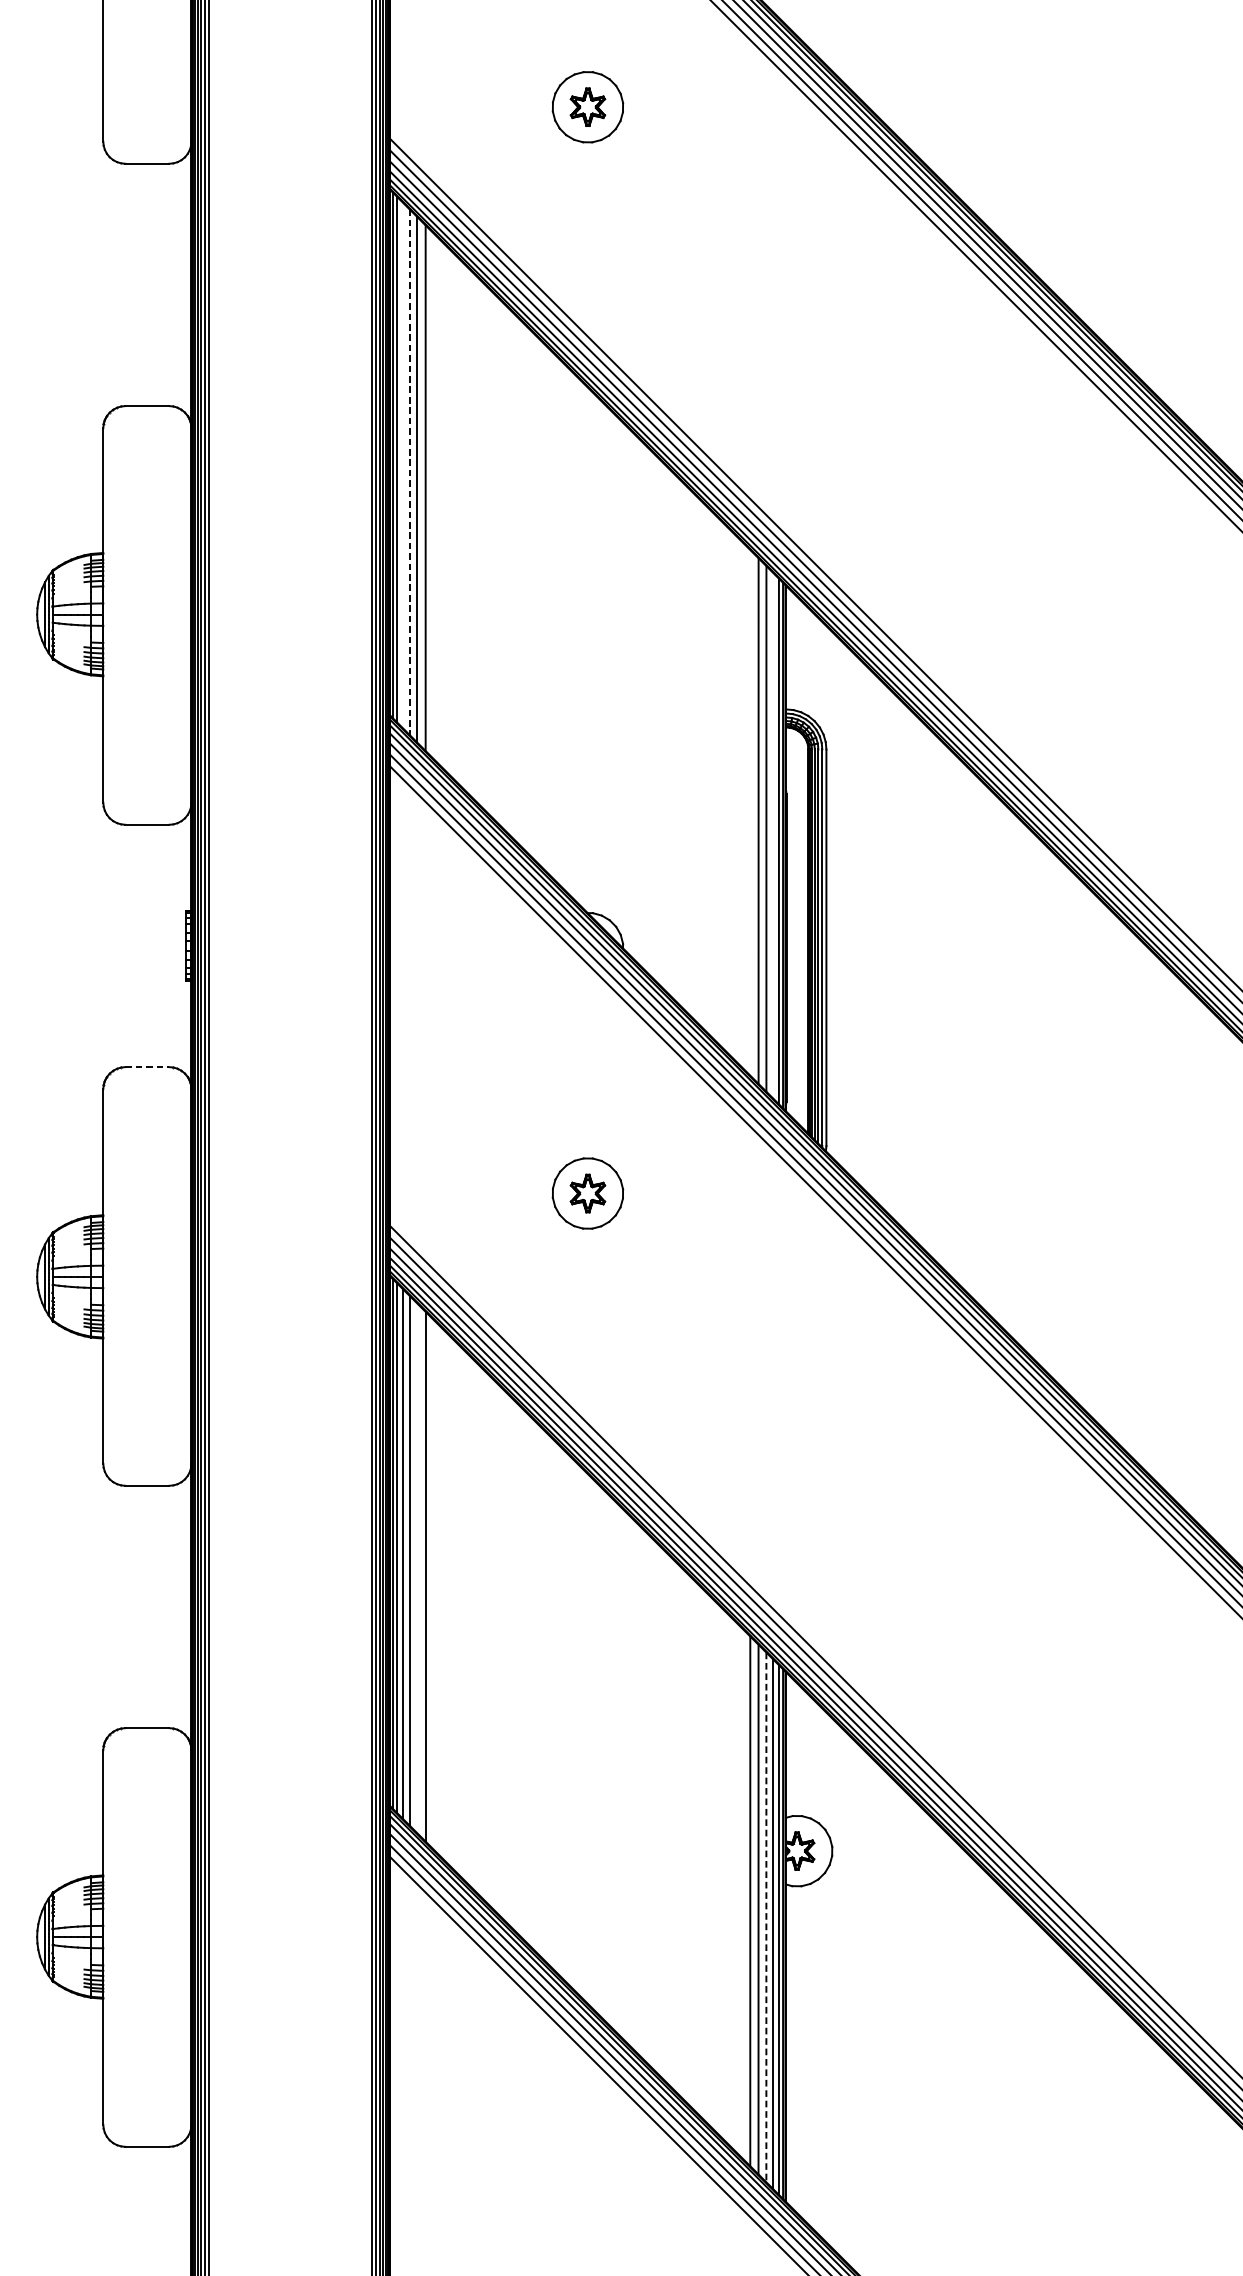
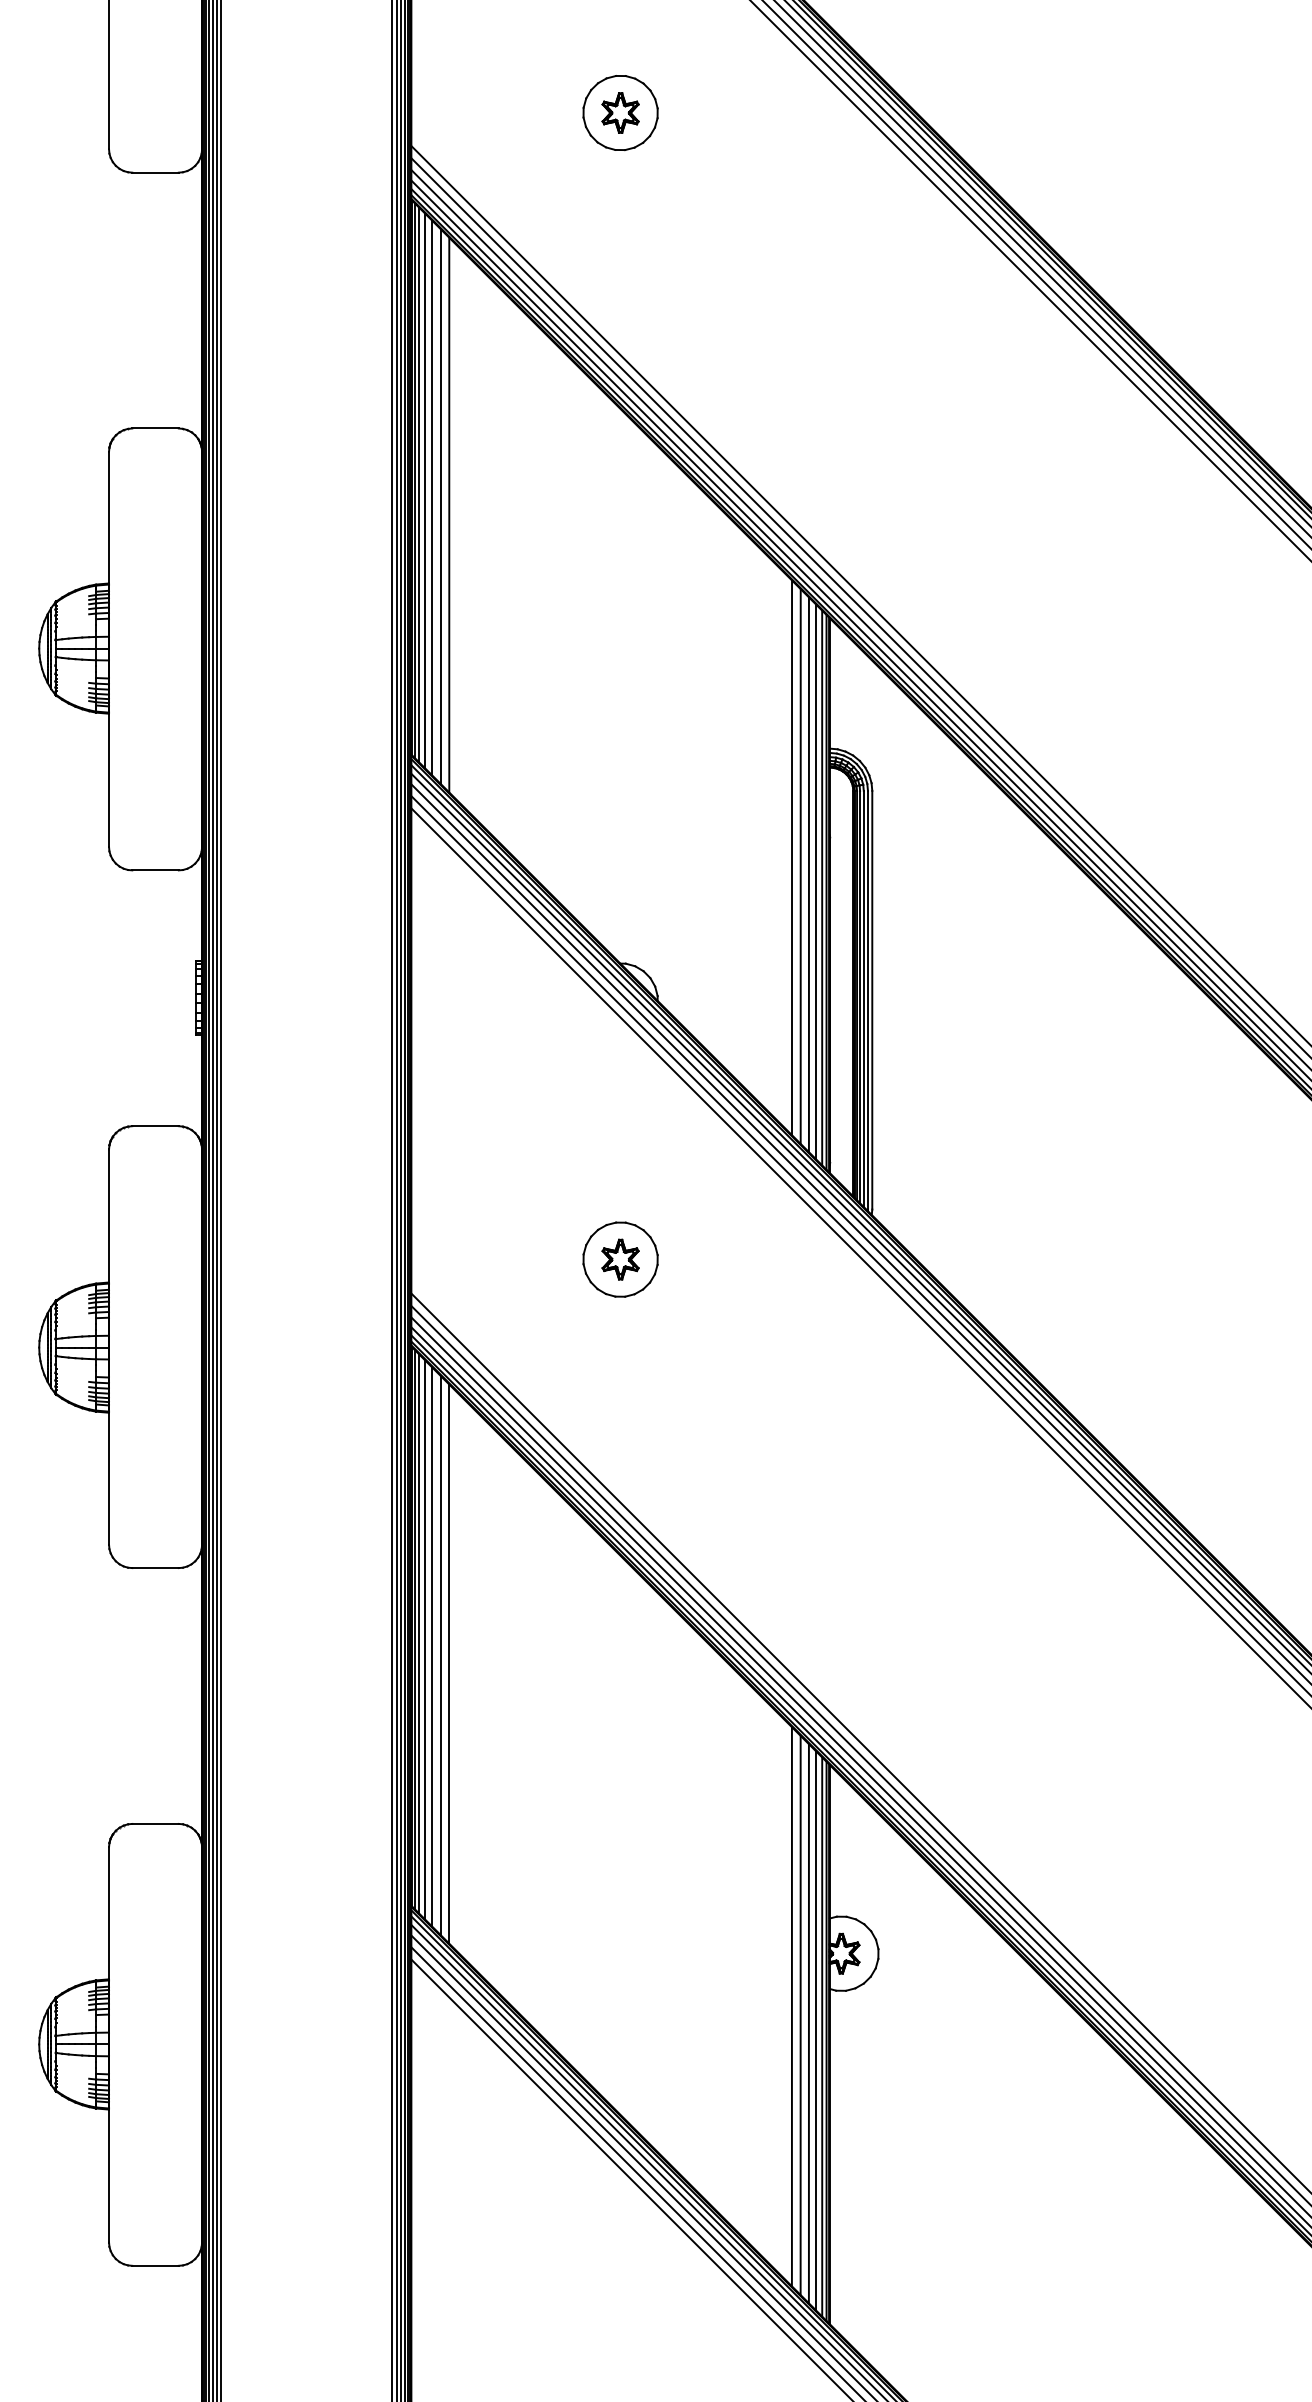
line: (402, 464) -> (424, 490), added
line: (409, 472) -> (432, 498), dashed -> solid
line: (749, 812) -> (791, 857), added
line: (773, 835) -> (816, 881), added
line: (148, 1067) -> (156, 1126), dashed -> solid
line: (417, 1568) -> (440, 1655), added
line: (765, 1917) -> (808, 2023), dashed -> solid

